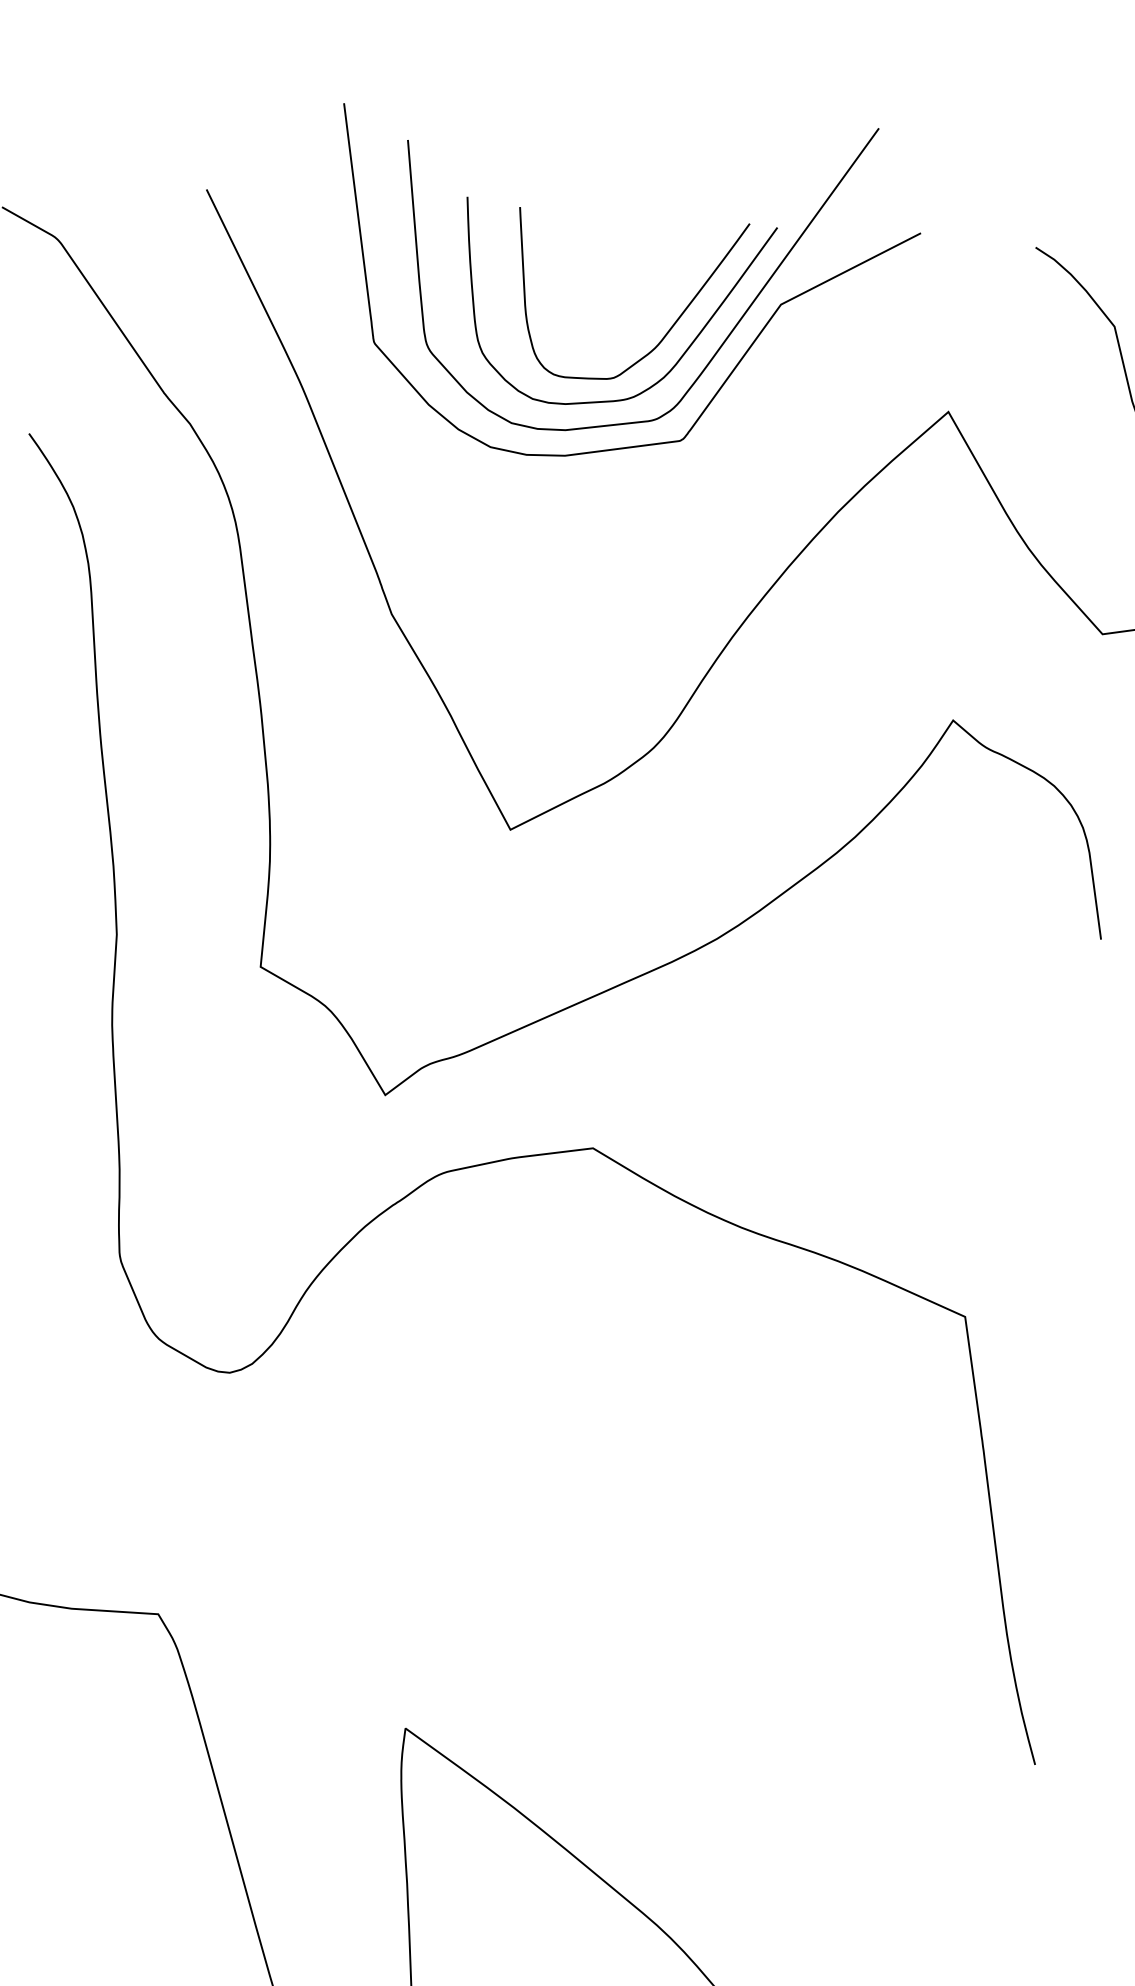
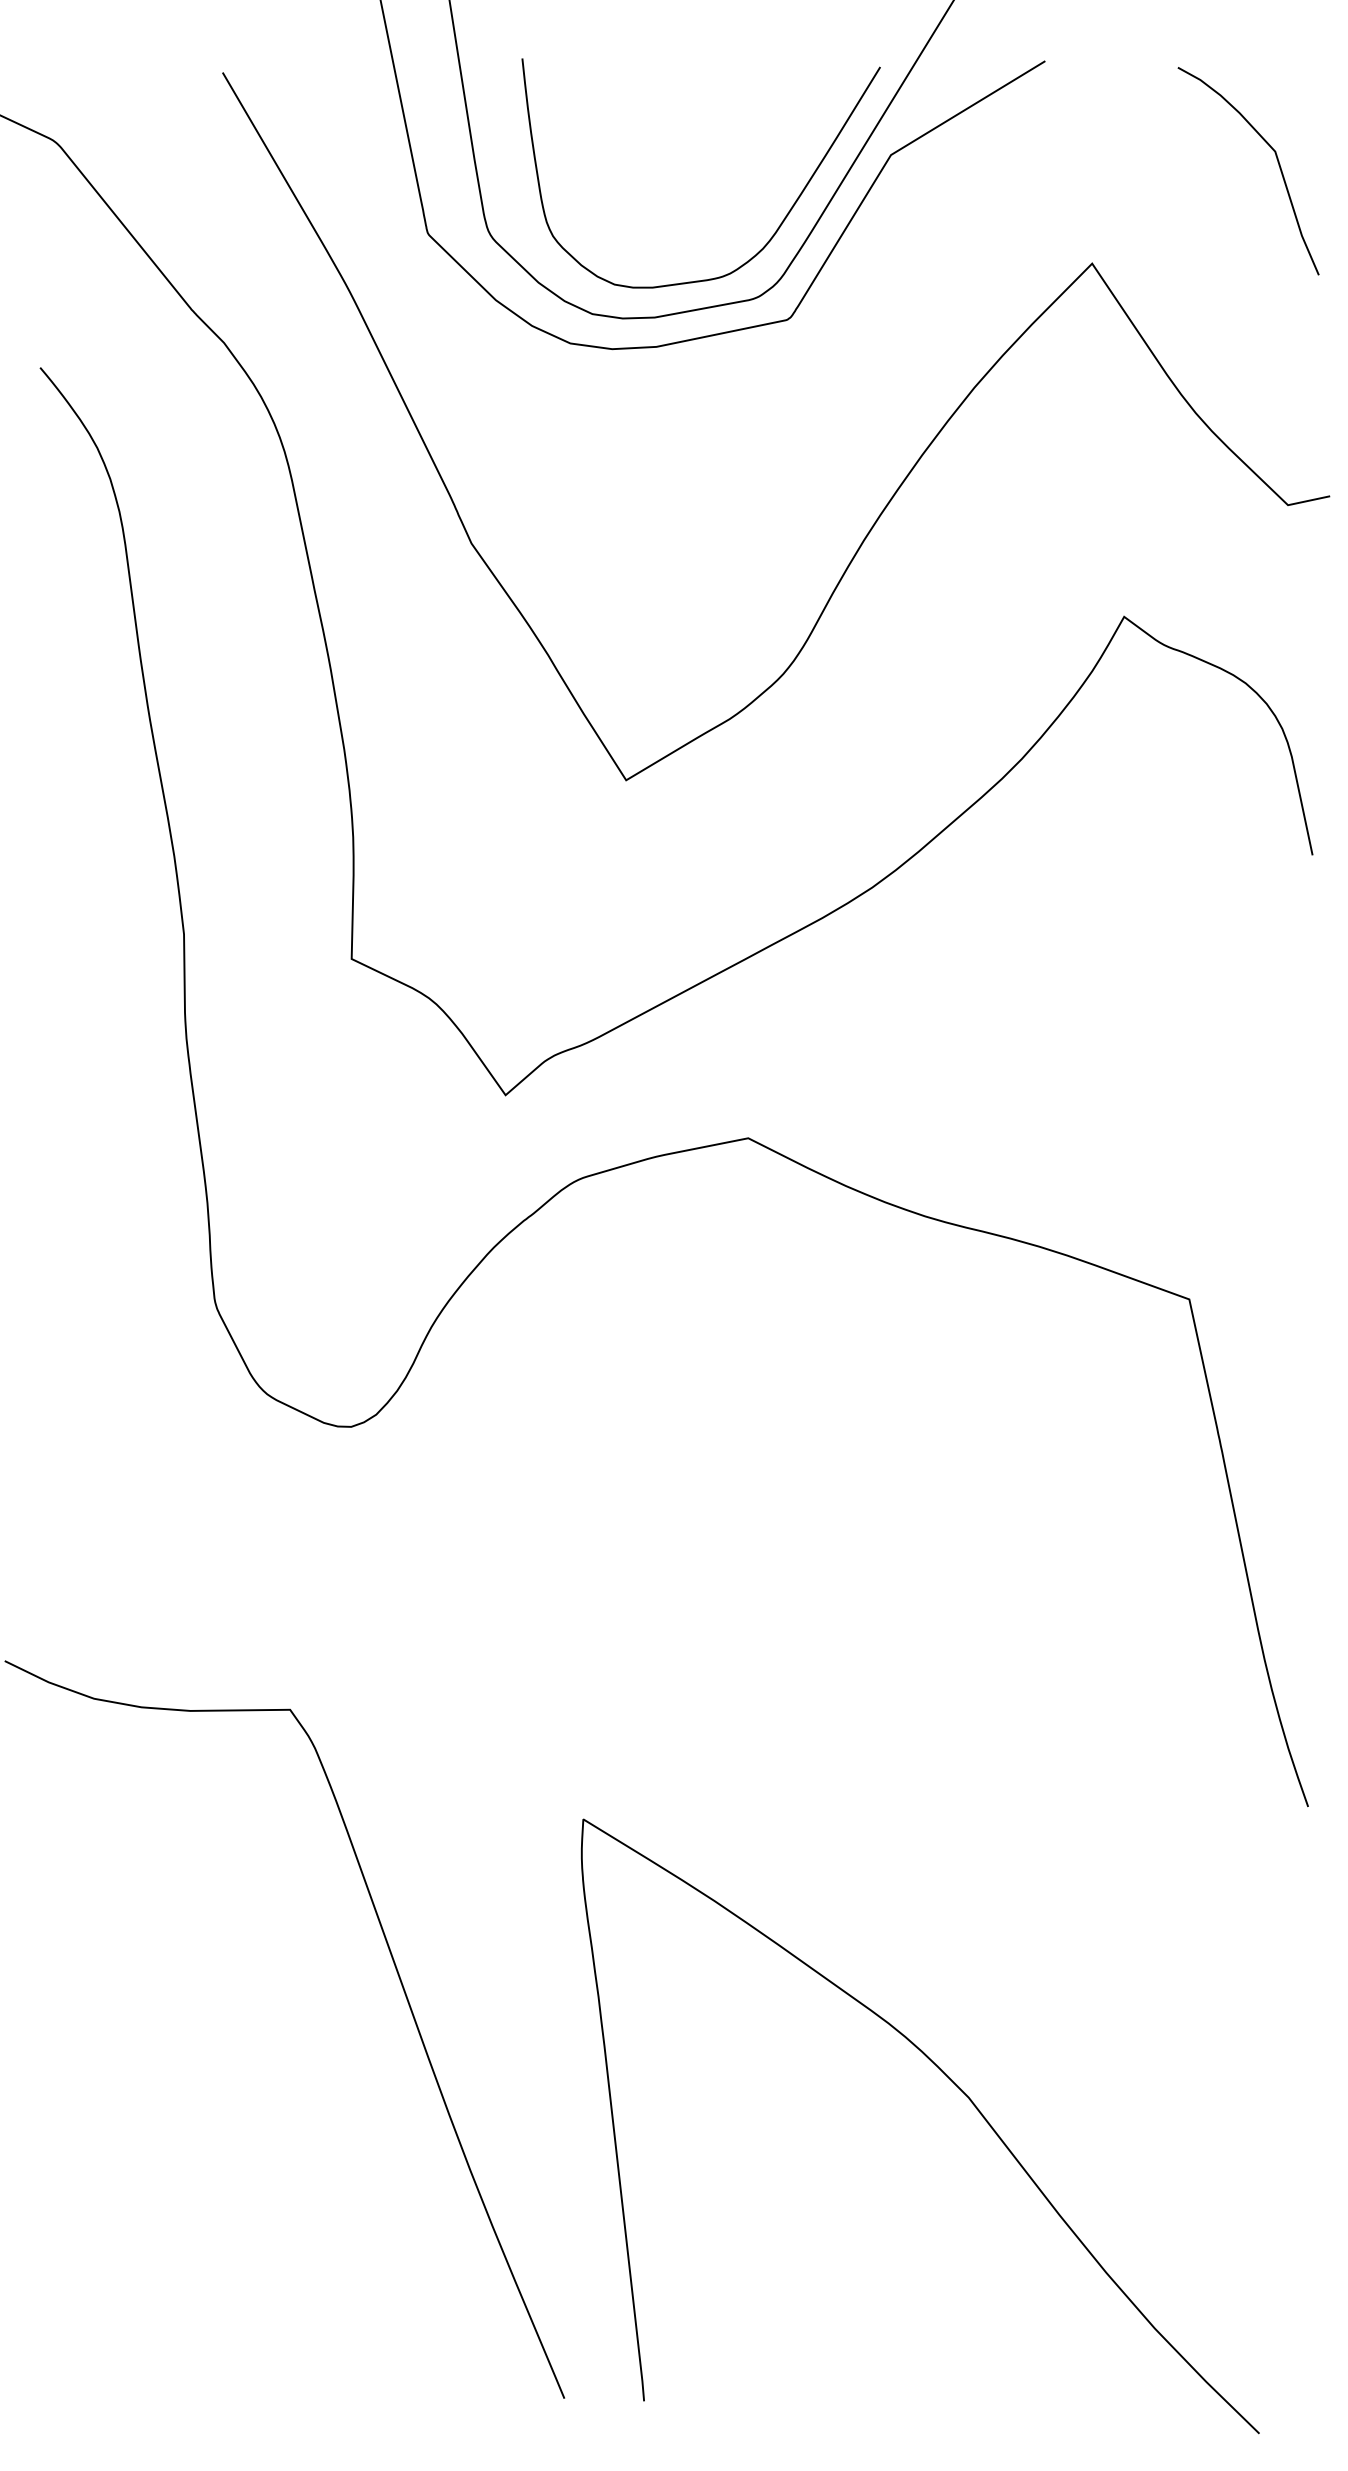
curve: (668, 329) -> (764, 193), removed

